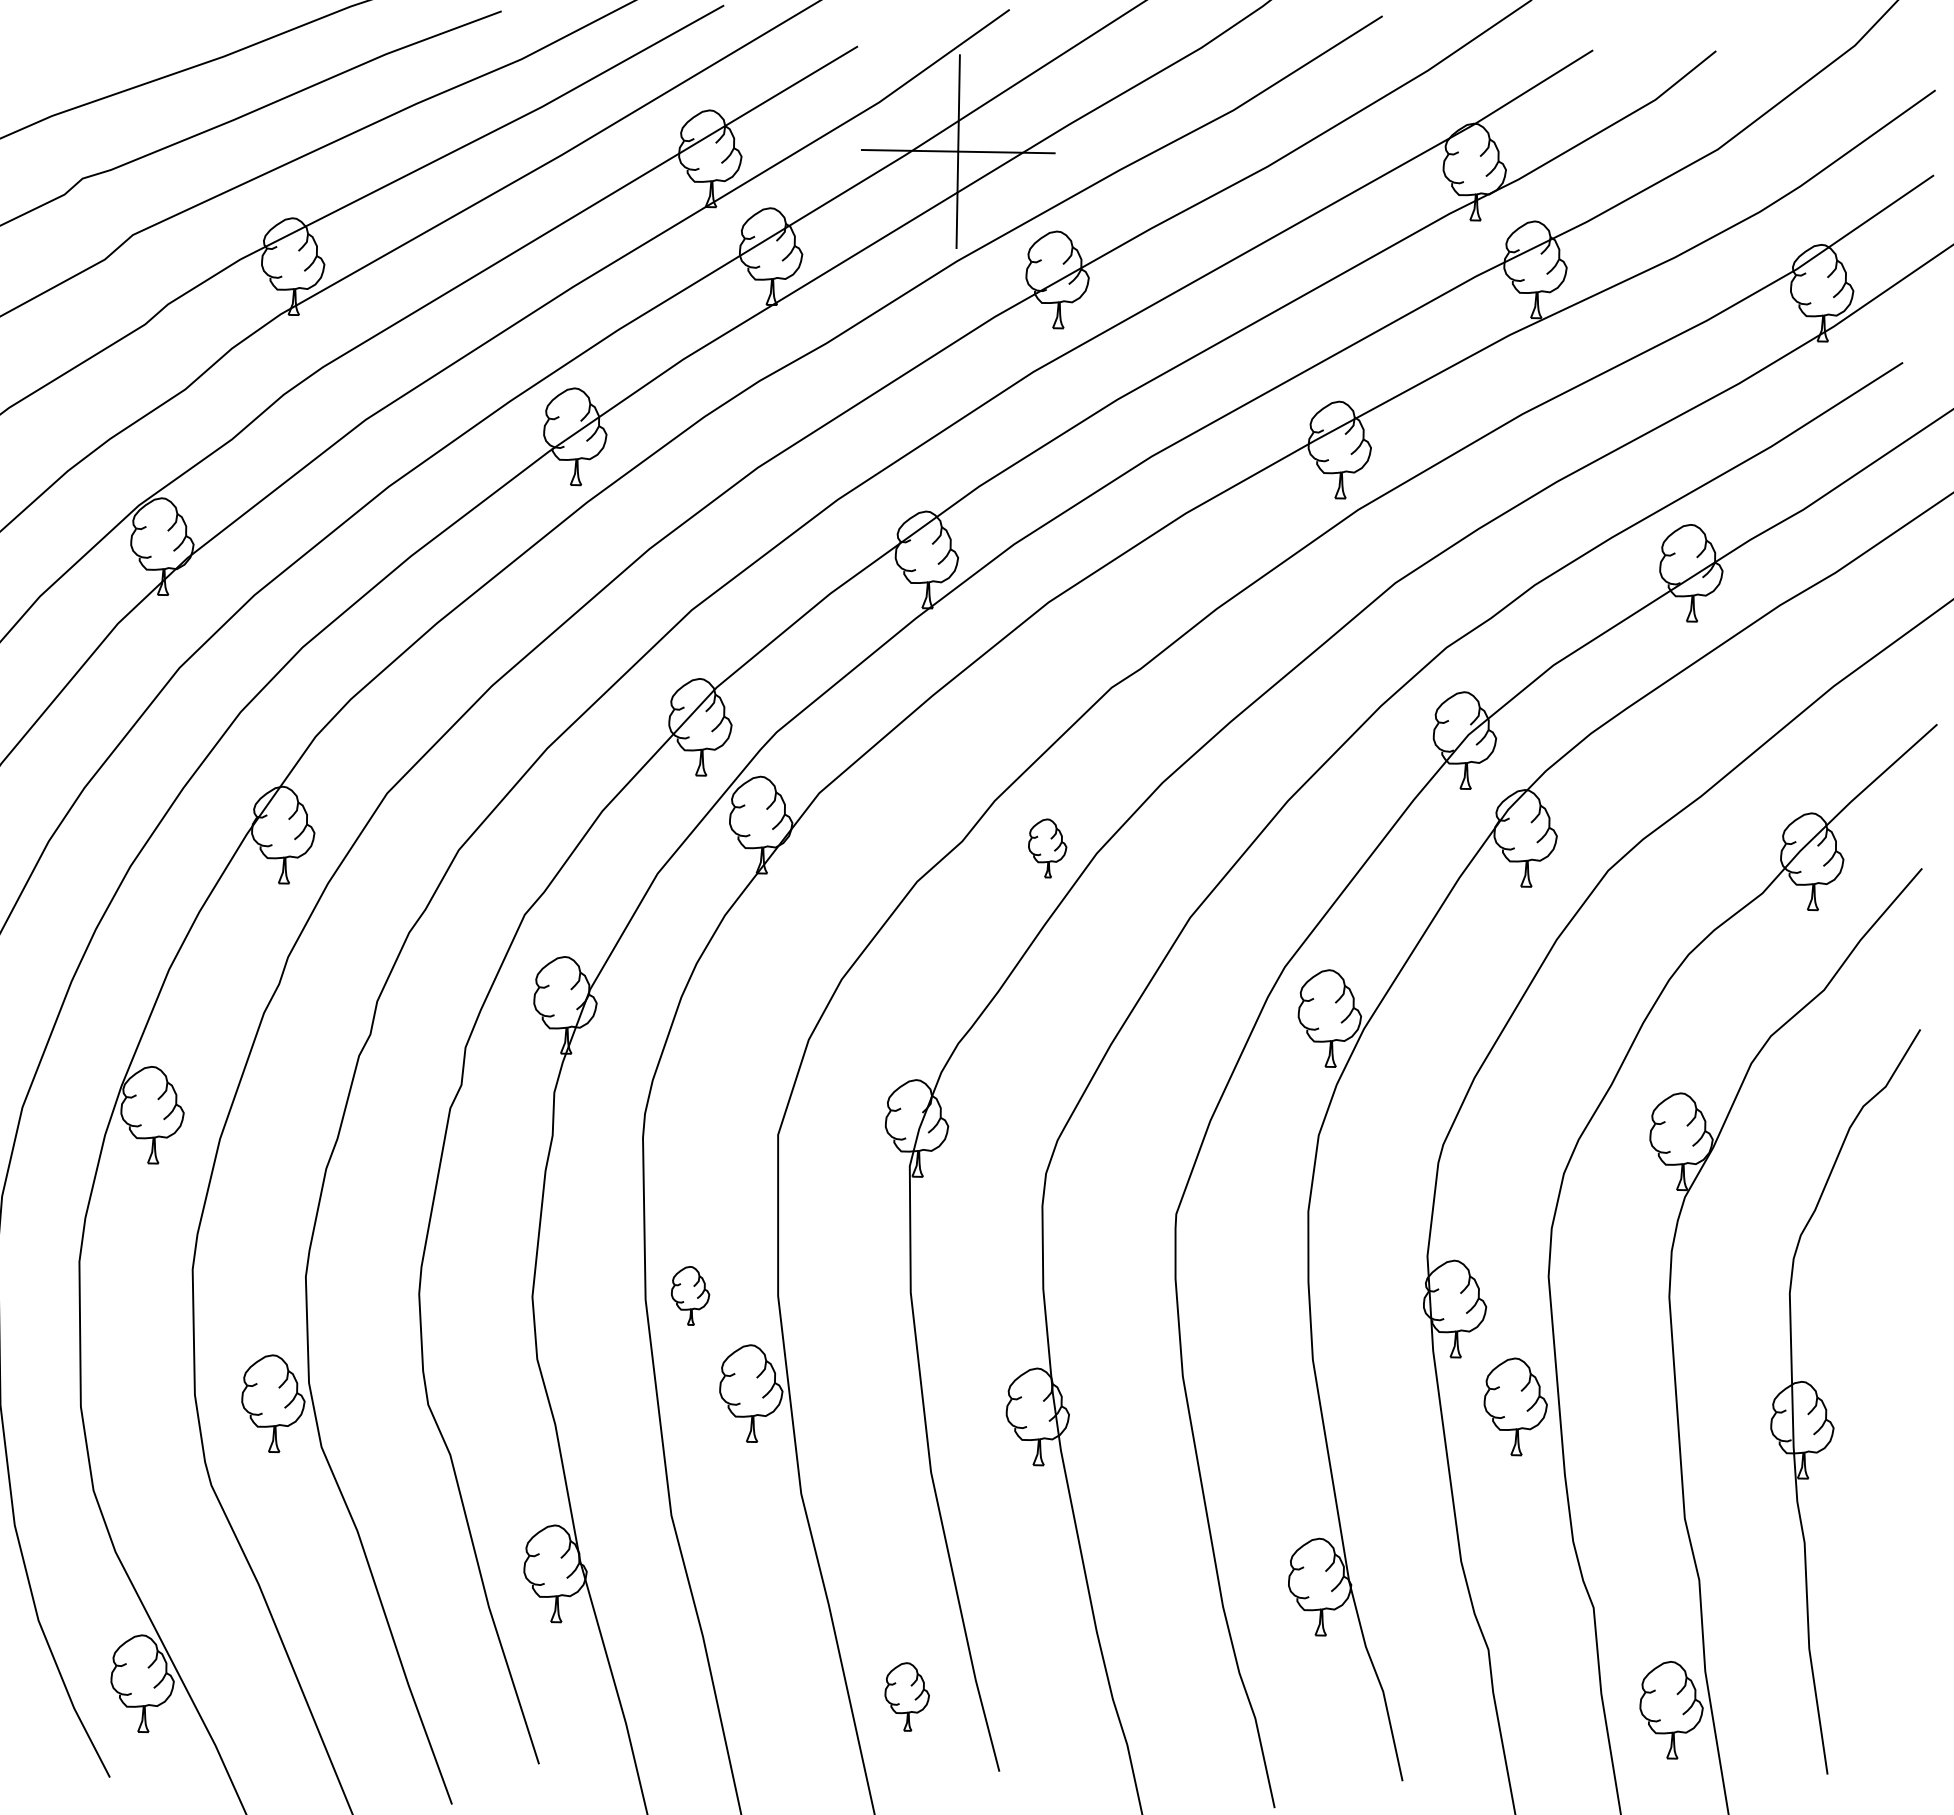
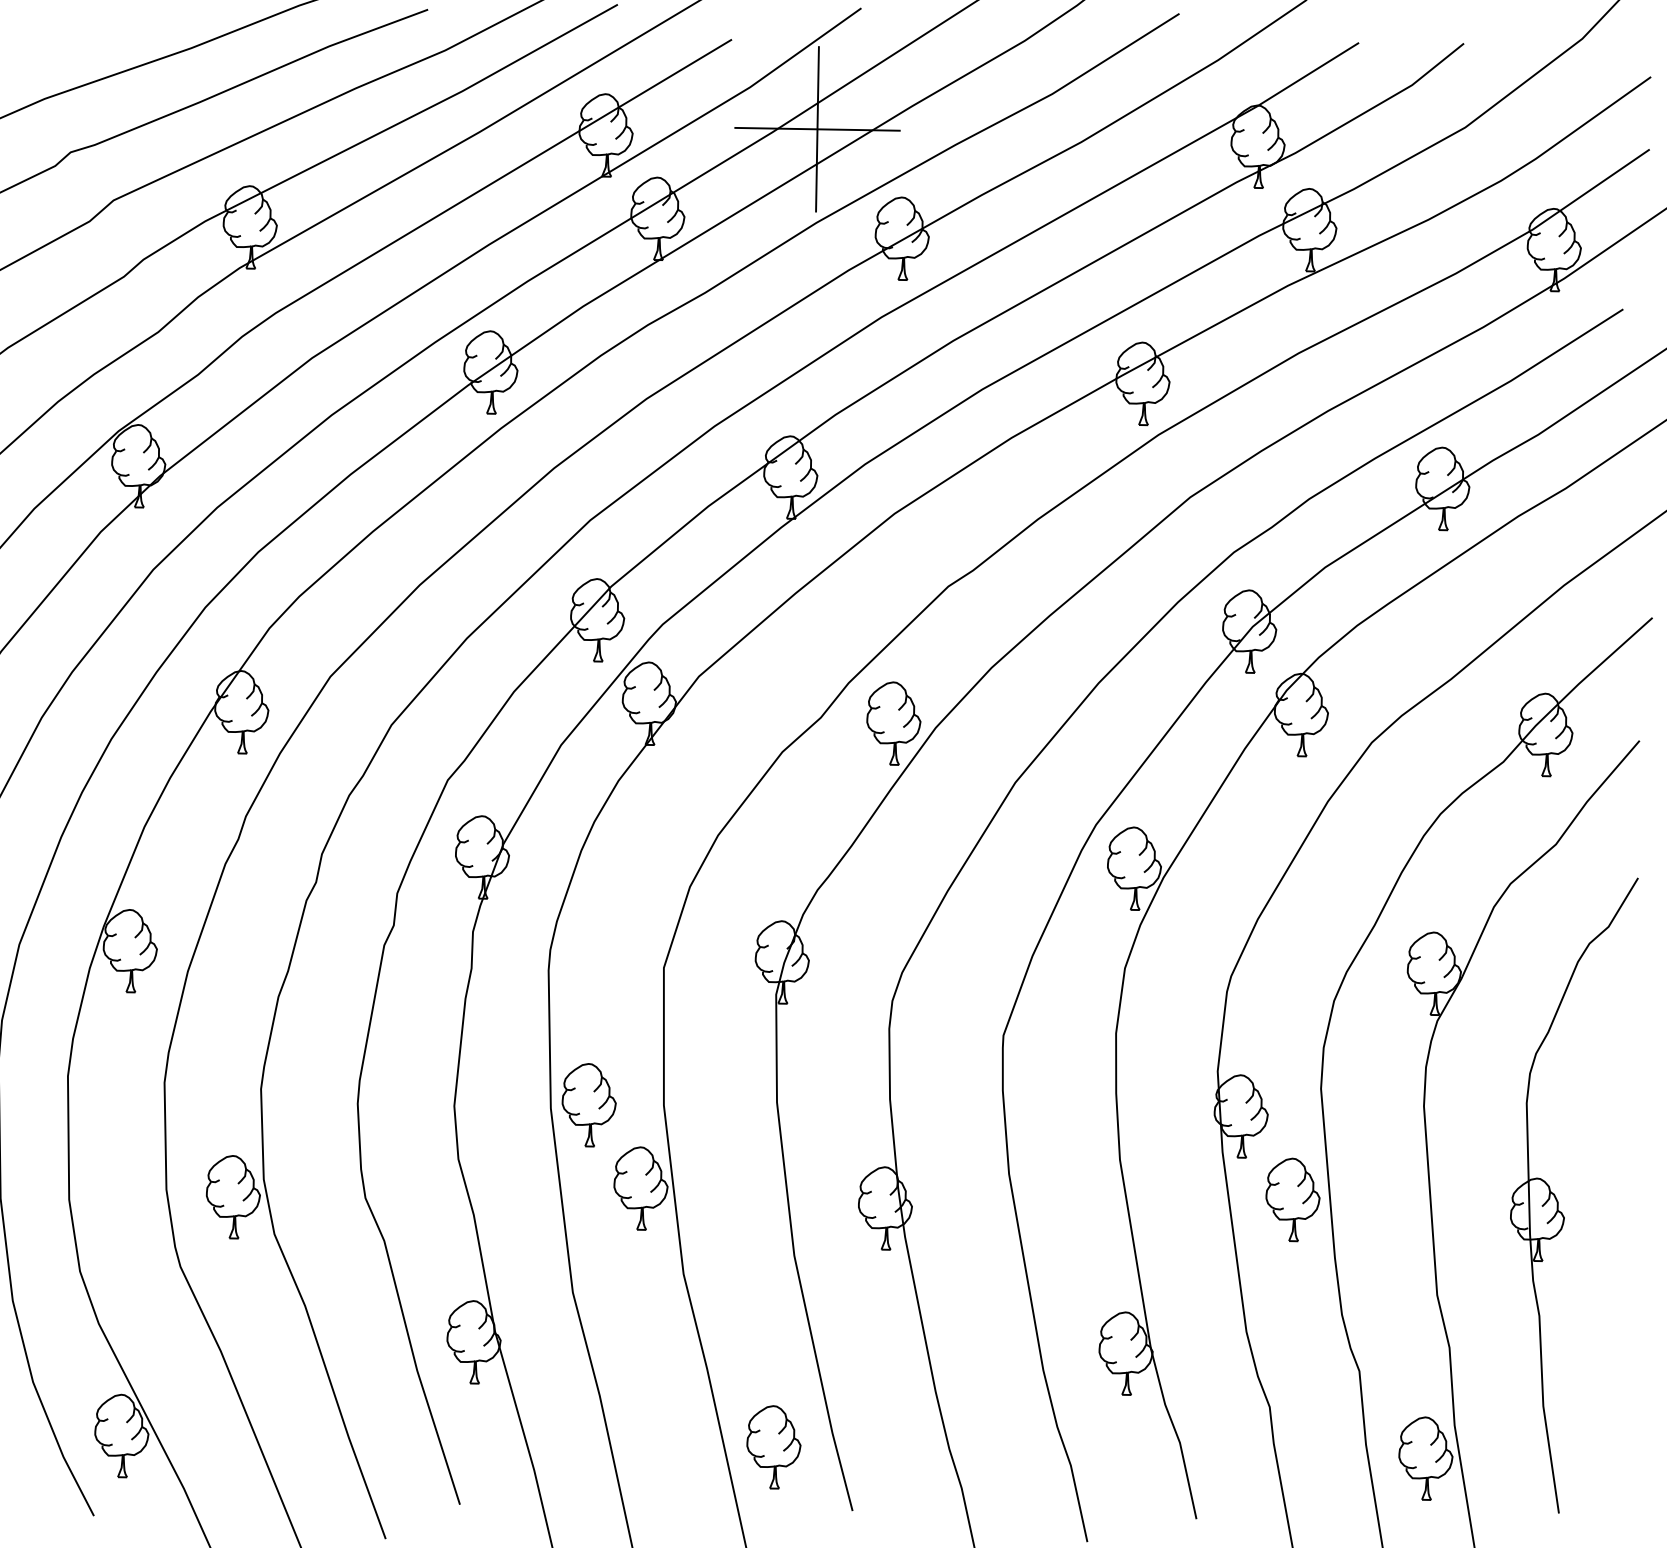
part: (1047, 848) -> (893, 723), size x1.67
part: (690, 1295) -> (589, 1104), size x1.67
part: (907, 1696) -> (774, 1446), size x1.43

